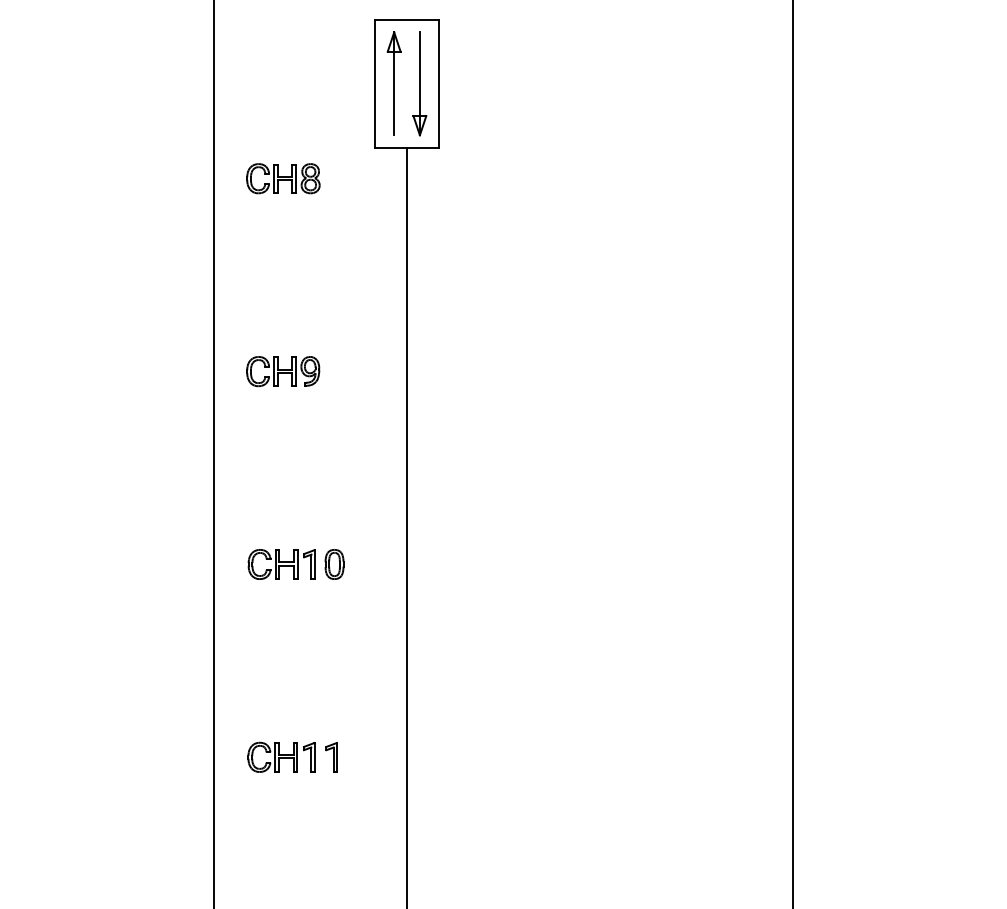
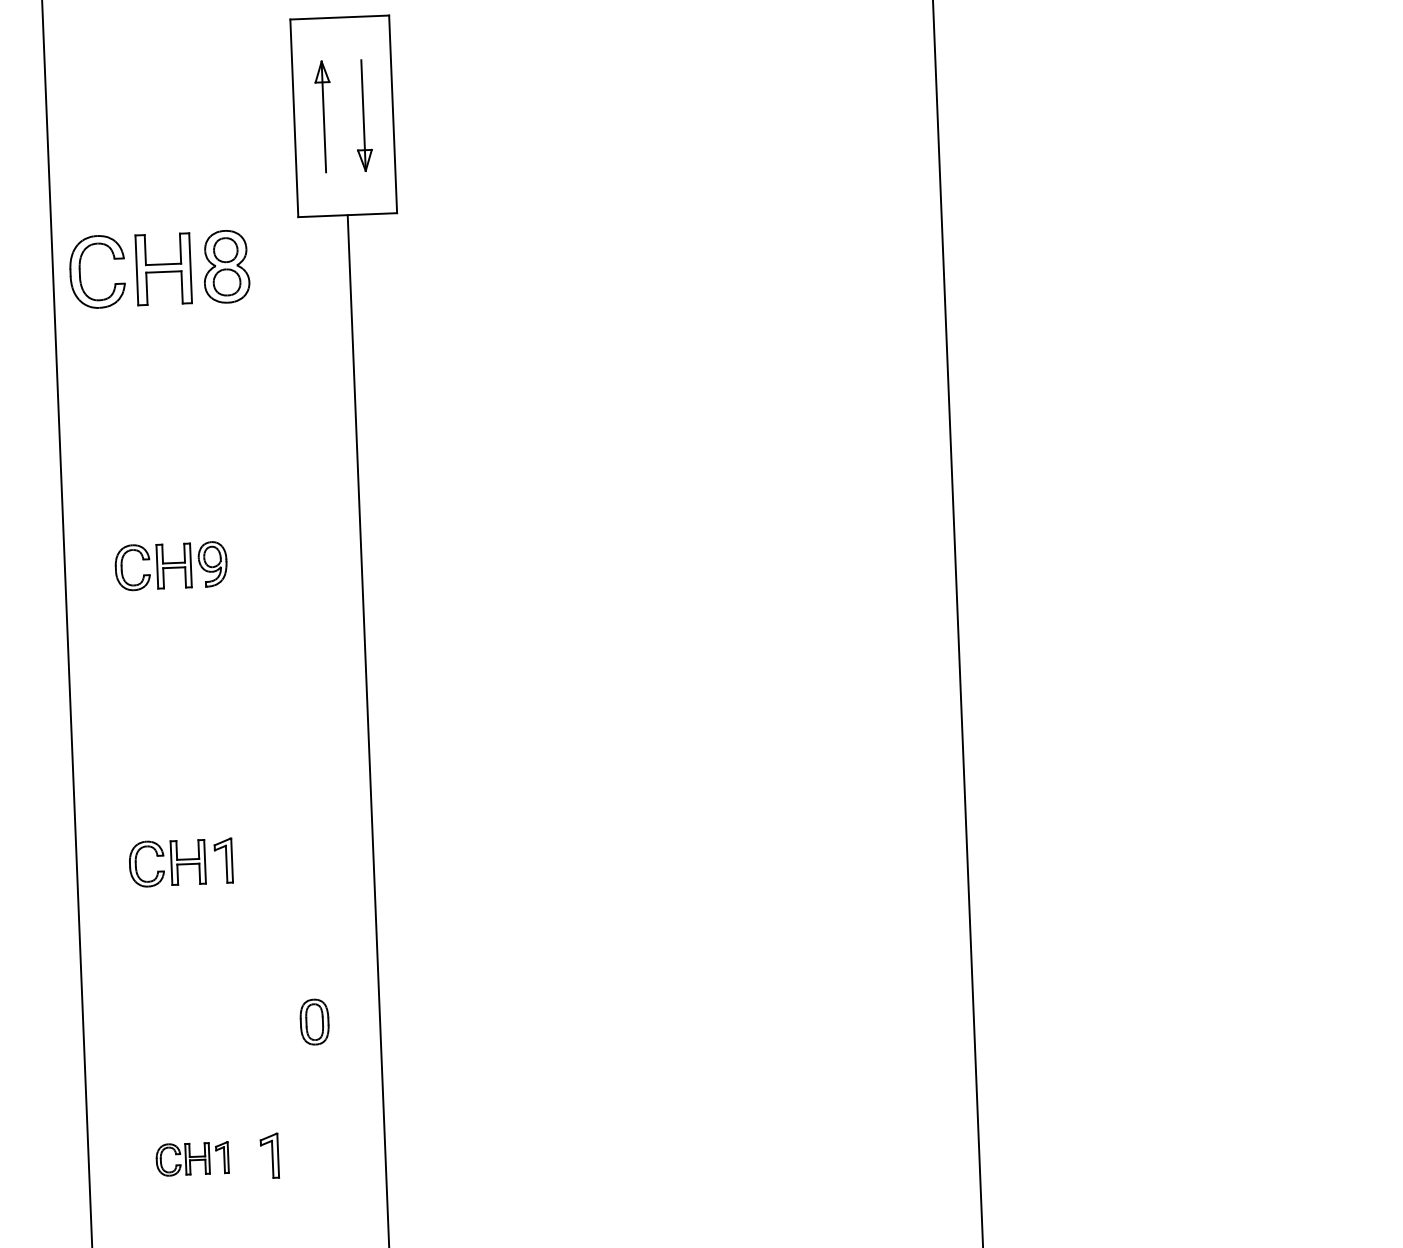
part: (393, 83) -> (322, 116), size x0.7
part: (419, 83) -> (362, 115), size x0.7
part: (283, 178) -> (159, 269), size x1.6
part: (334, 564) -> (314, 1022), moved
part: (281, 756) -> (192, 1157), size x0.7

